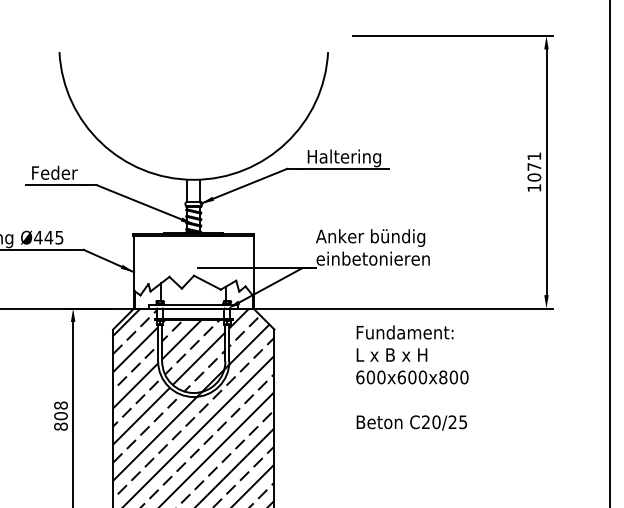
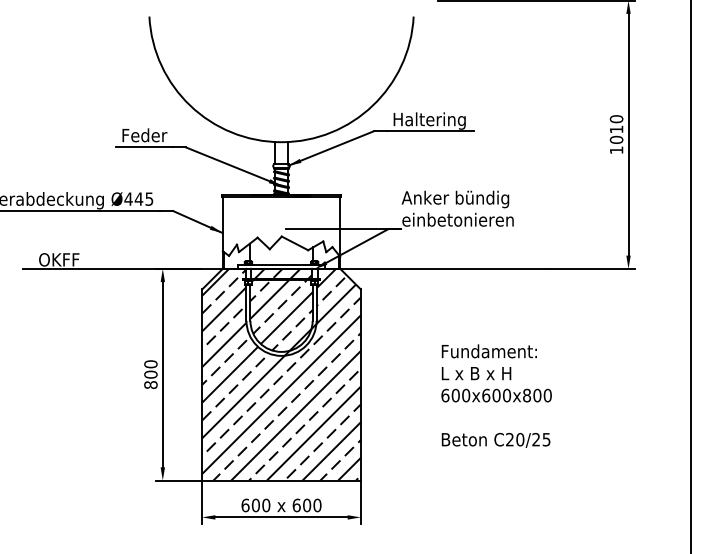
text: (534, 161) -> (616, 124), 1071 -> 1010
hatch: (194, 313) -> (282, 273), added
text: (412, 377) -> (496, 395), moved
text: (60, 405) -> (150, 364), 808 -> 800

